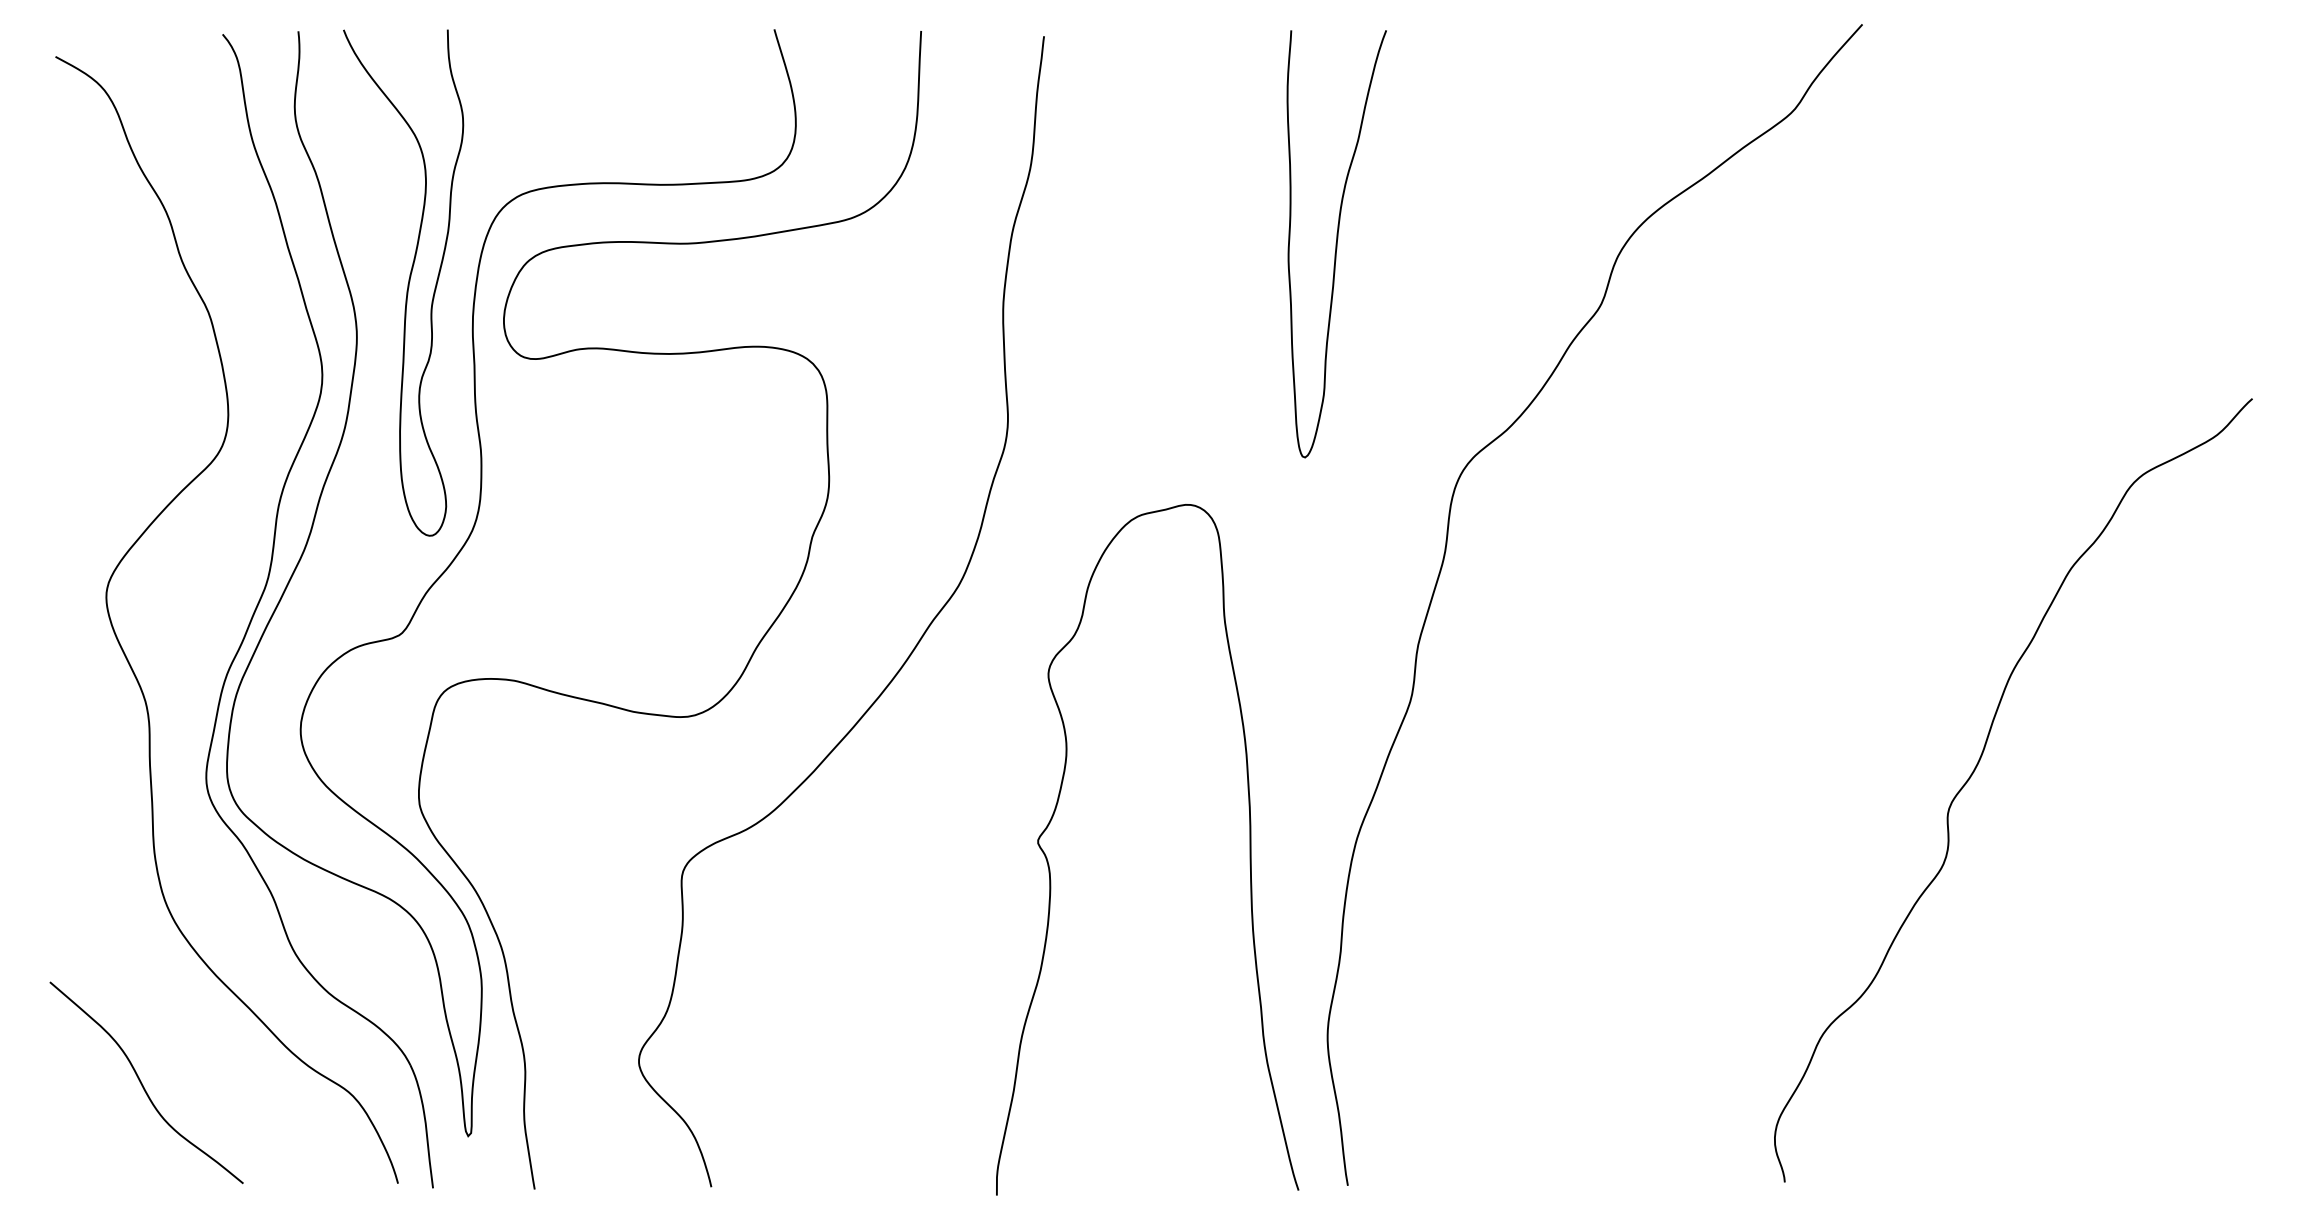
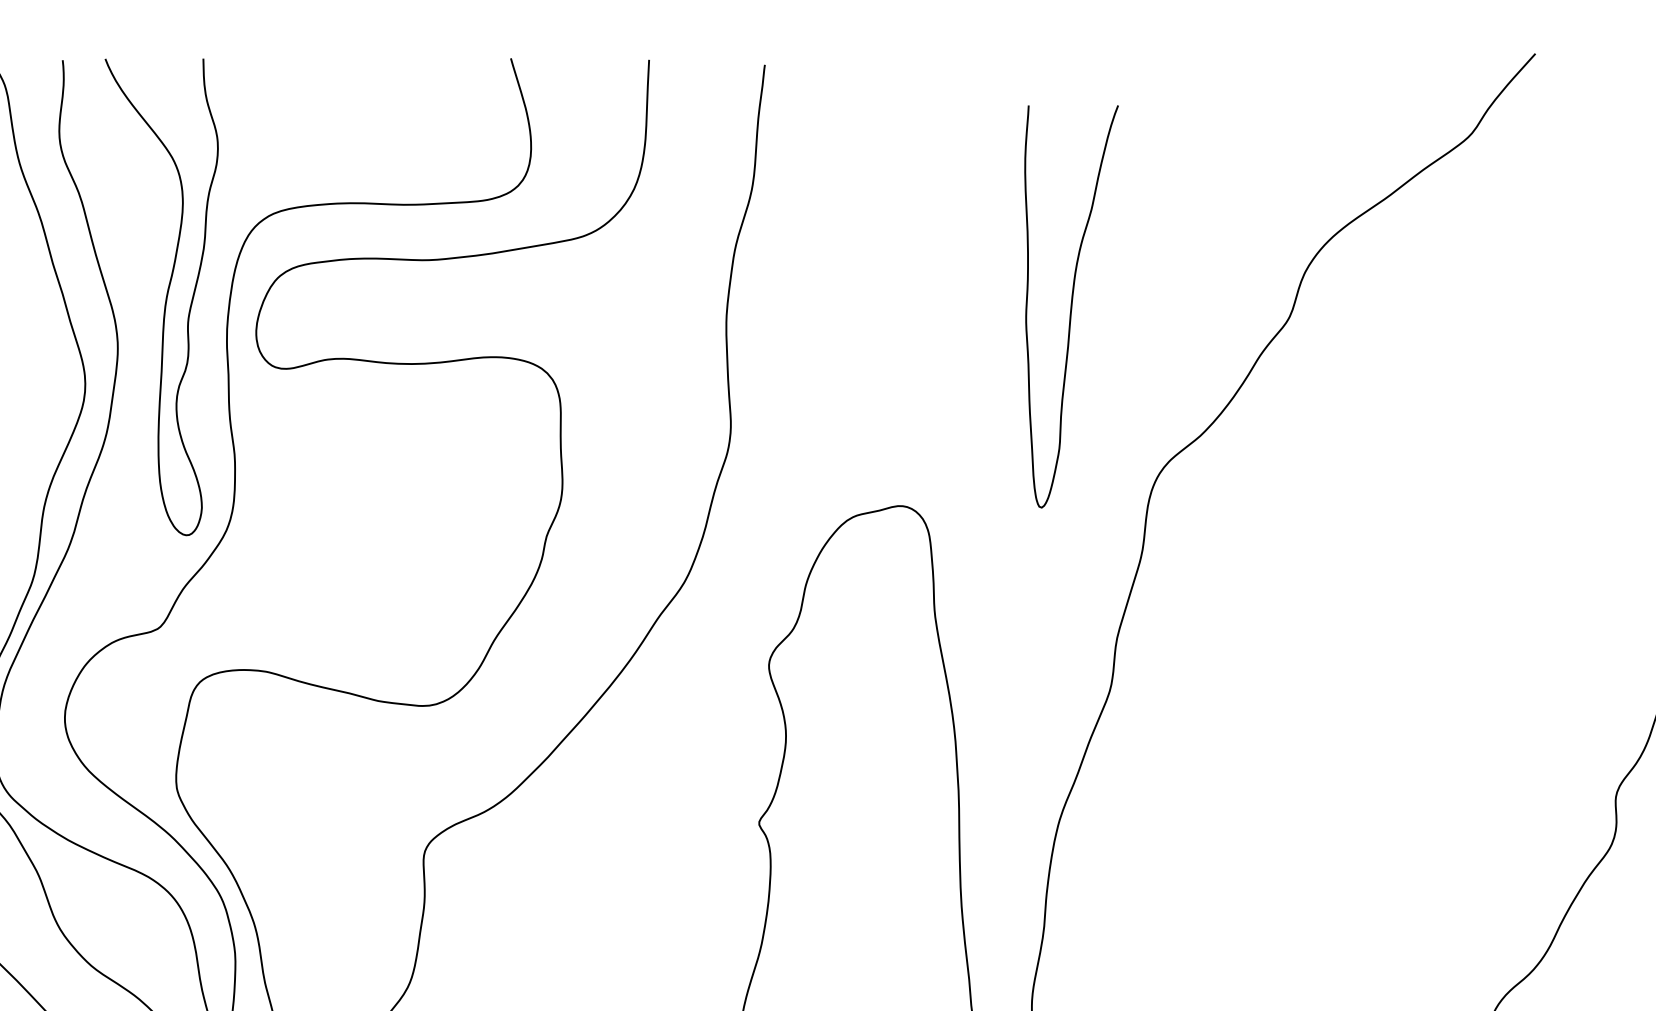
curve: (1336, 244) -> (1071, 307), moved

